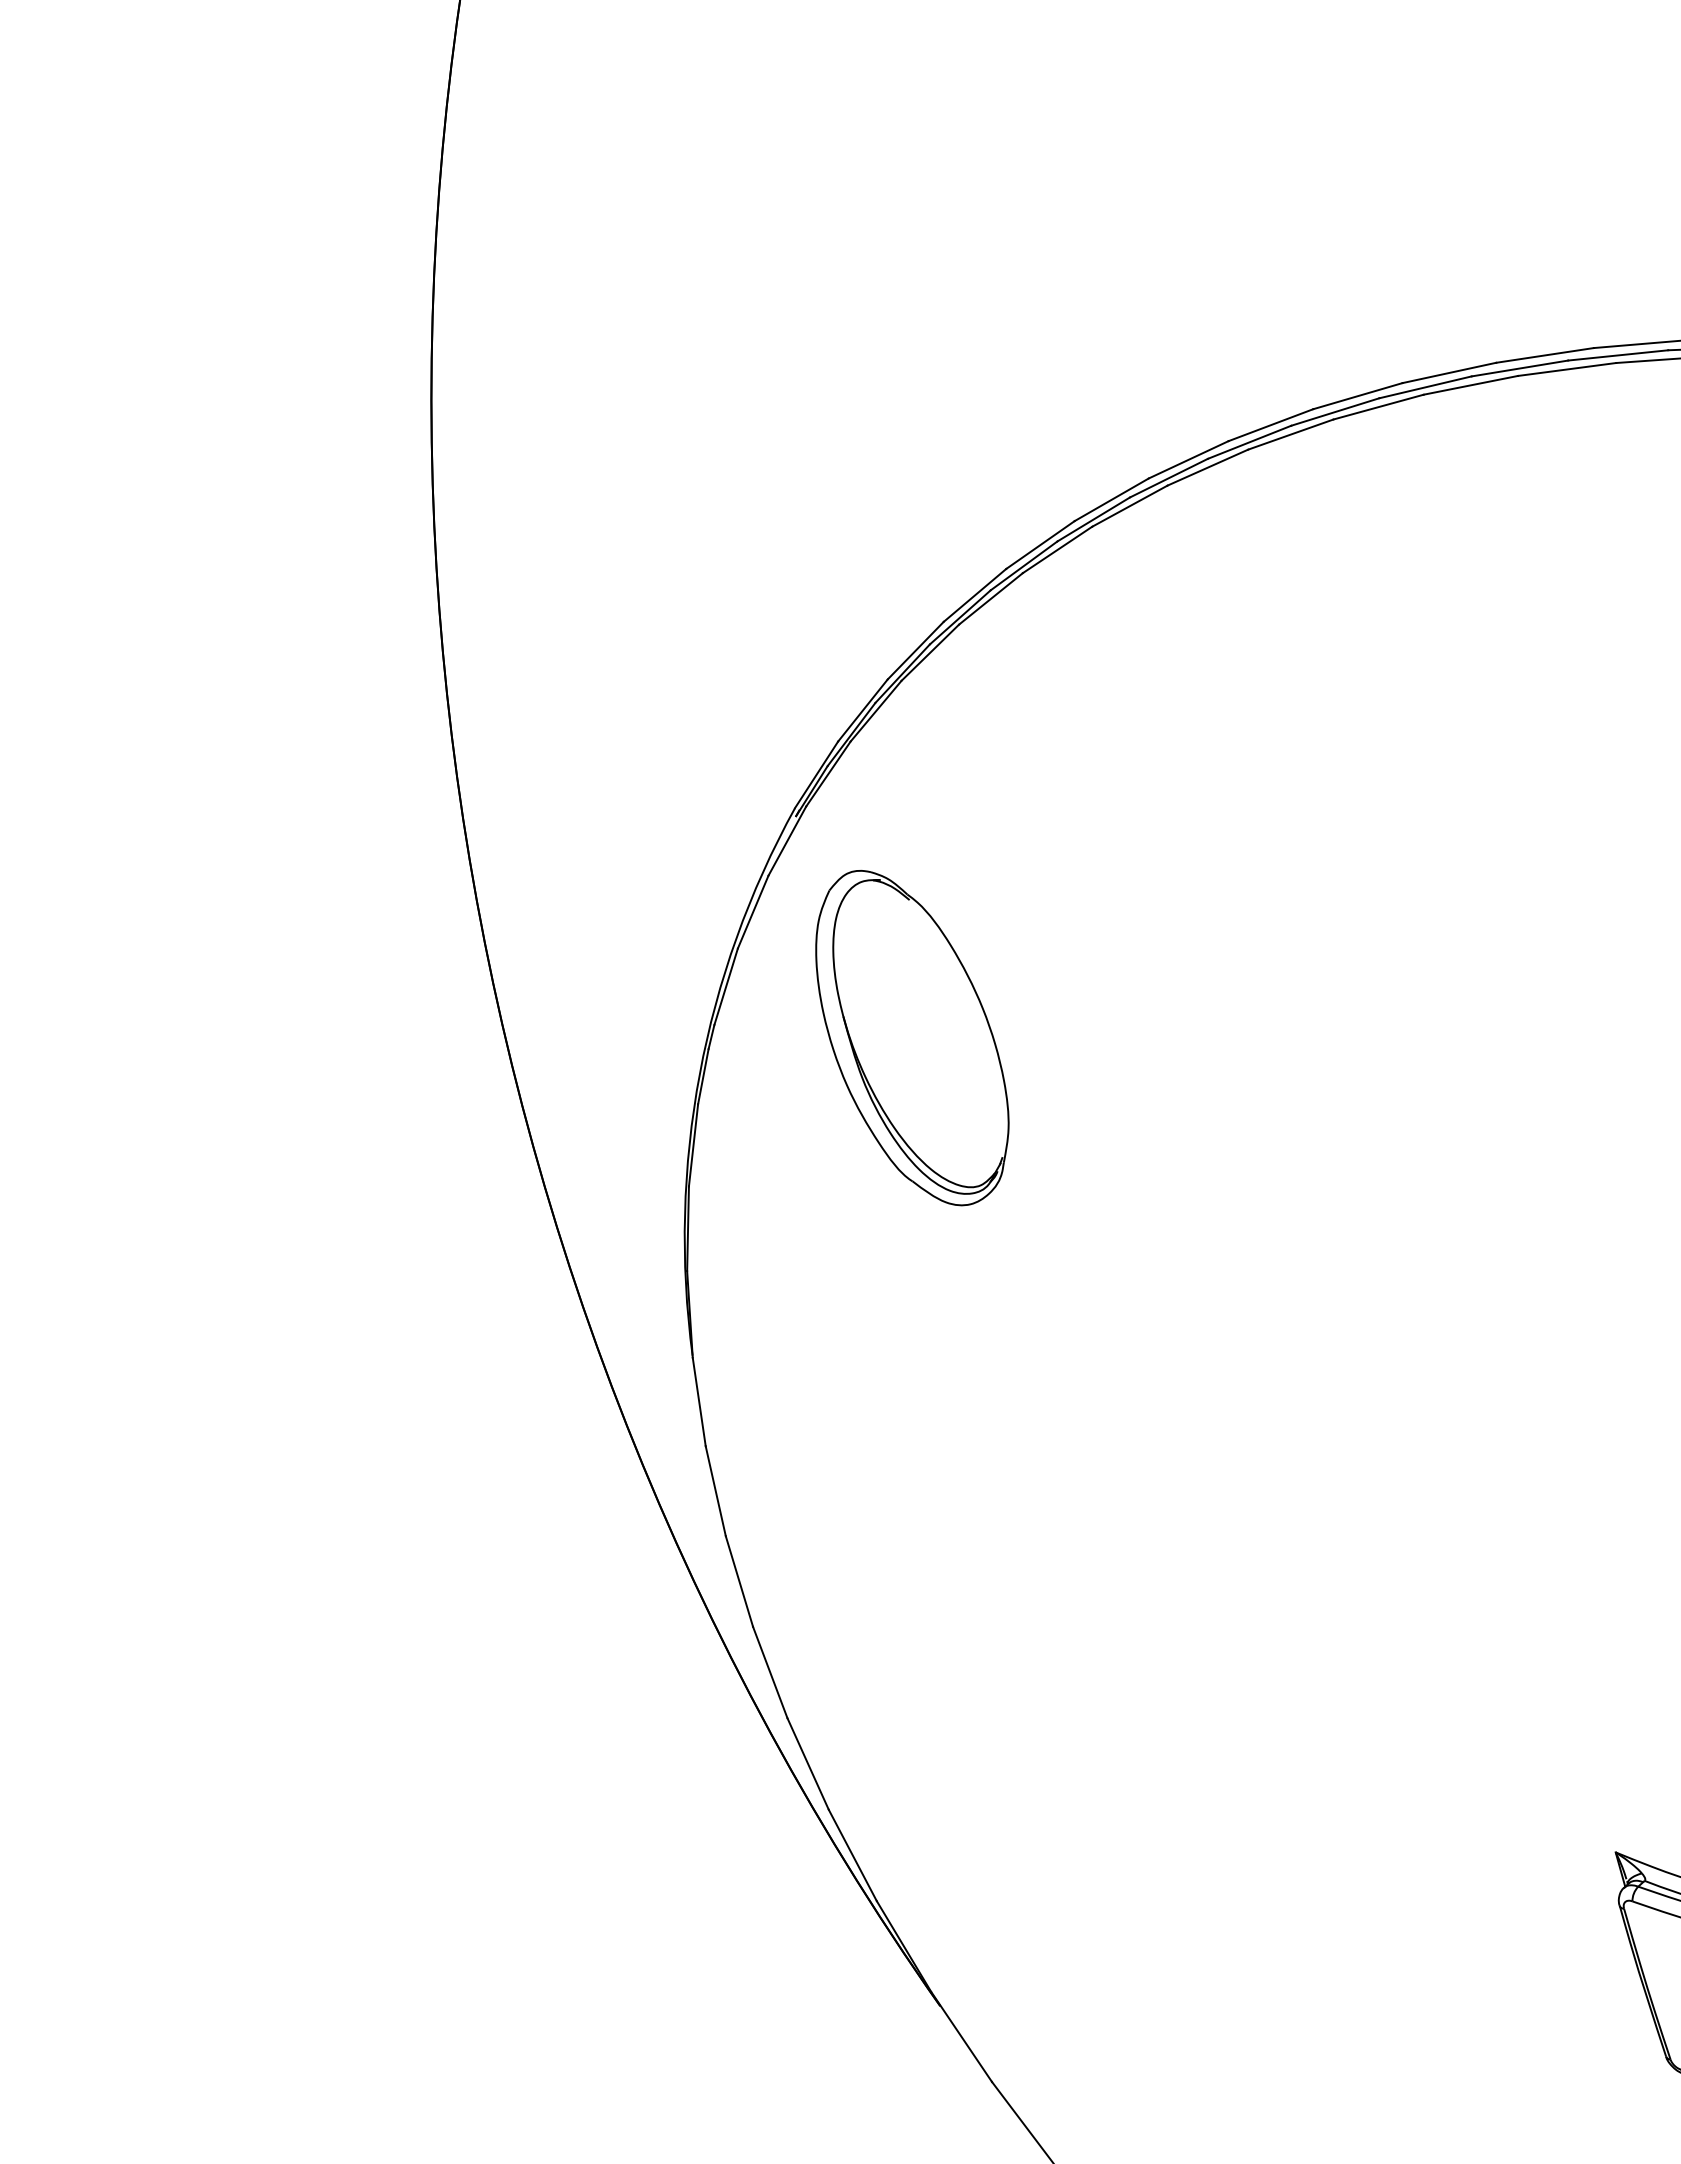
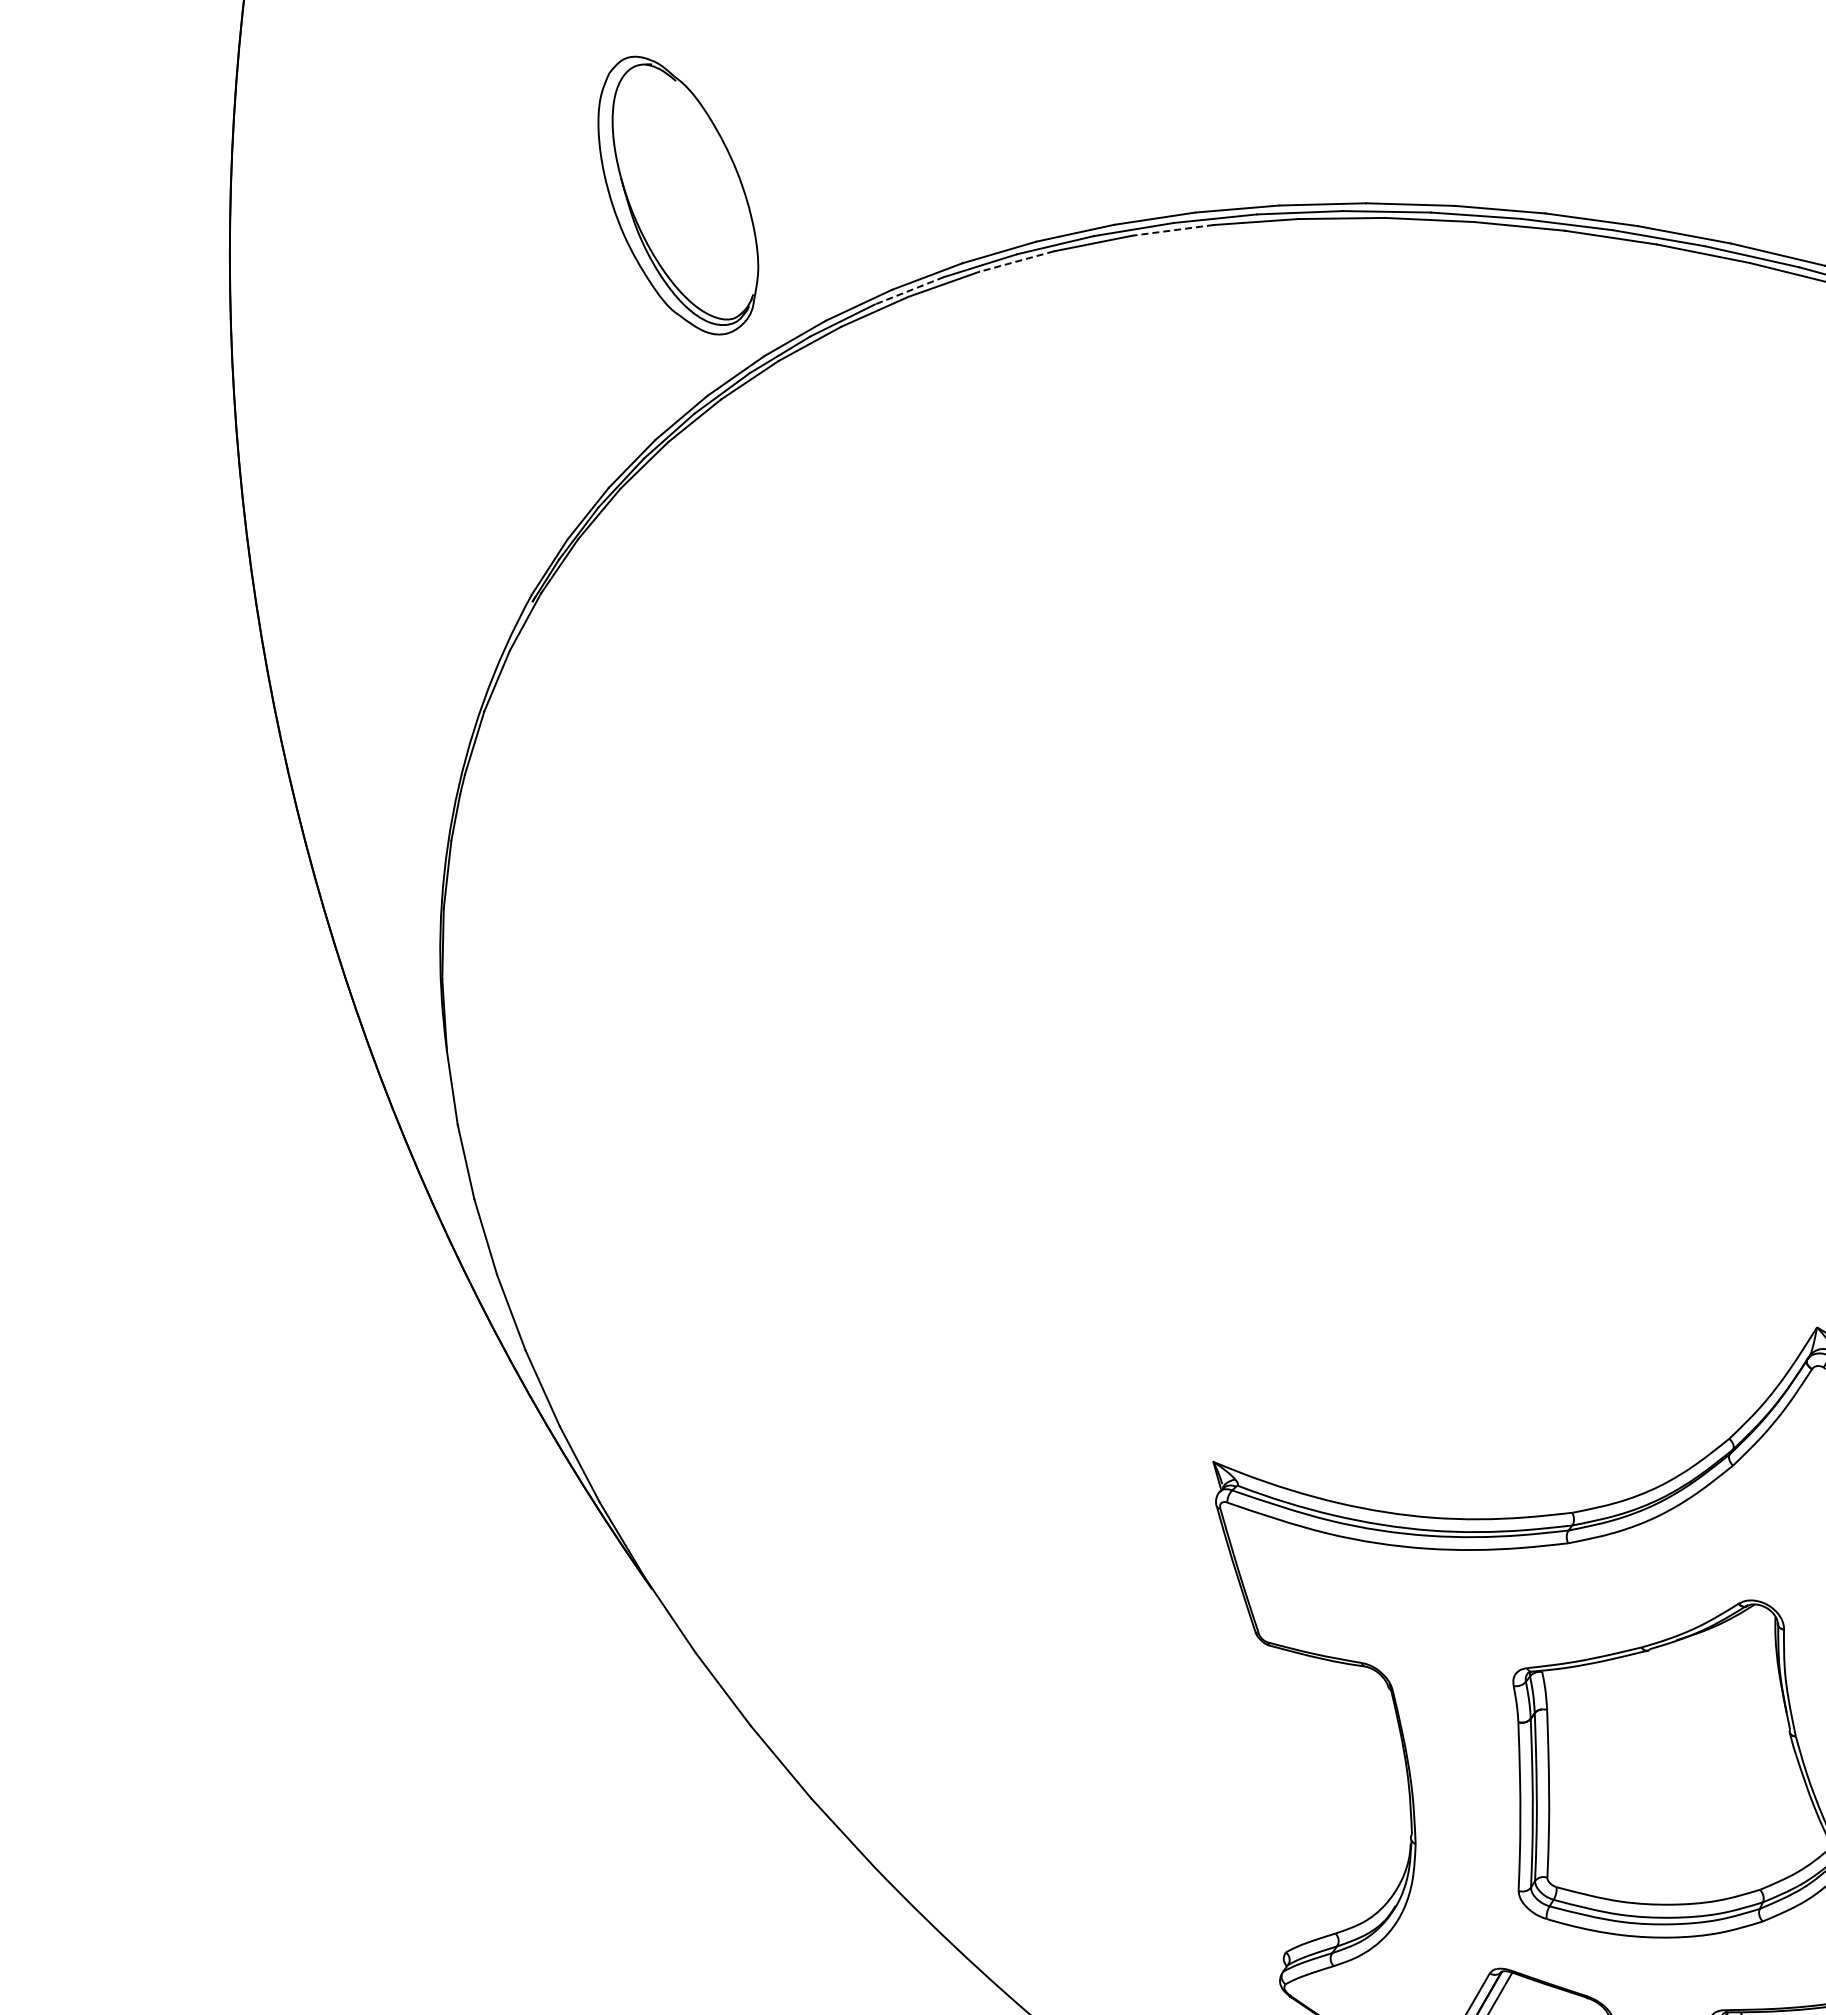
line: (1566, 369) -> (1172, 230), solid -> dashed
line: (1378, 406) -> (1016, 261), solid -> dashed
line: (1248, 443) -> (908, 291), solid -> dashed
part: (912, 1037) -> (678, 195), moved

